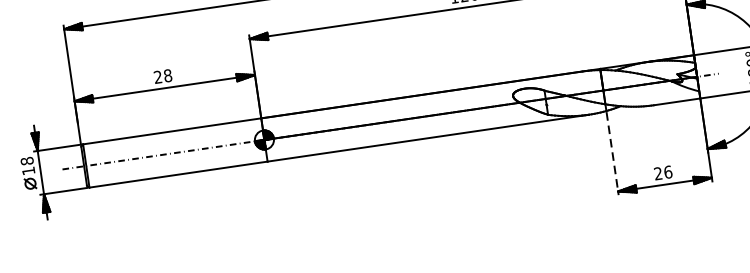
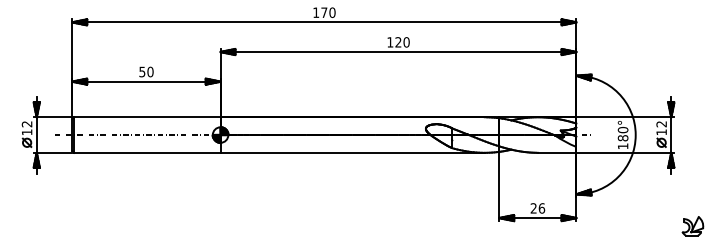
text: (163, 75) -> (146, 71), 28 -> 50
line: (612, 154) -> (499, 187), dashed -> solid
text: (27, 161) -> (27, 124), 18 -> 12

